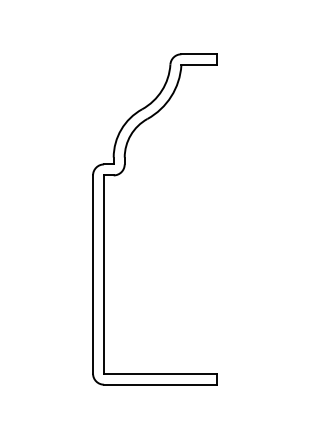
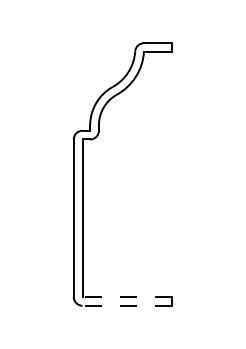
line: (160, 373) -> (127, 296), solid -> dashed
line: (160, 384) -> (127, 305), solid -> dashed

